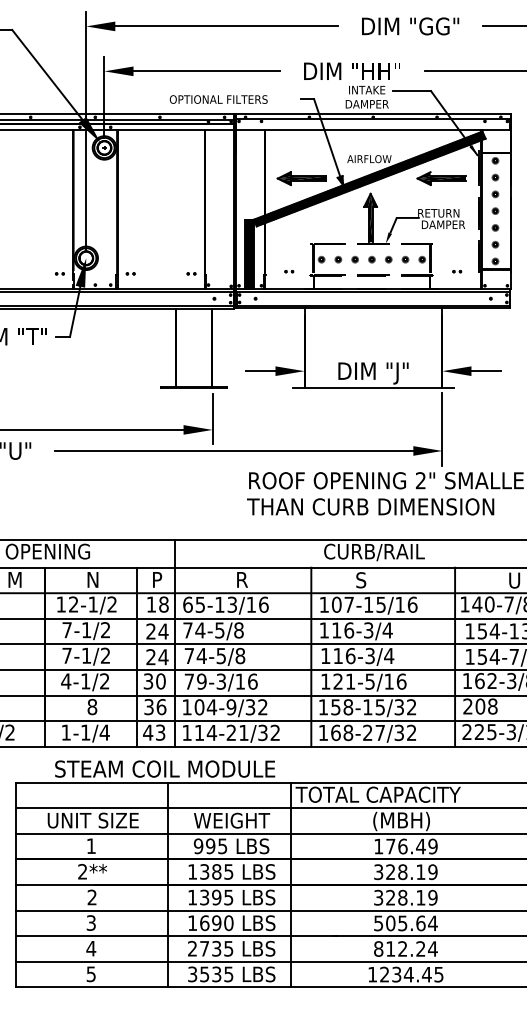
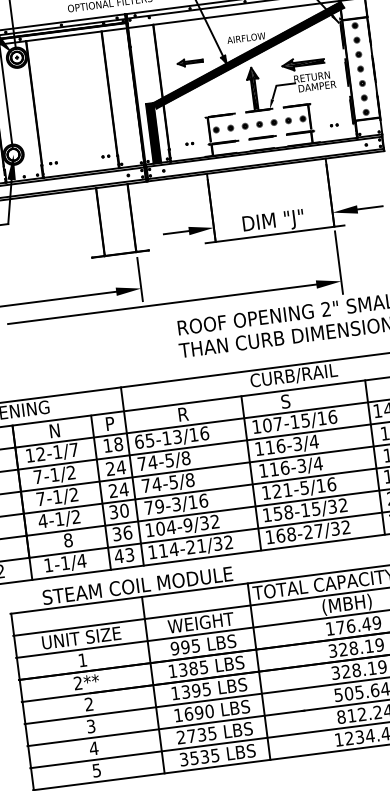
part: (301, 178) -> (190, 62), size x0.6
part: (441, 178) -> (303, 63), moved
text: (111, 604) -> (73, 449), 12-1/2 -> 12-1/7

